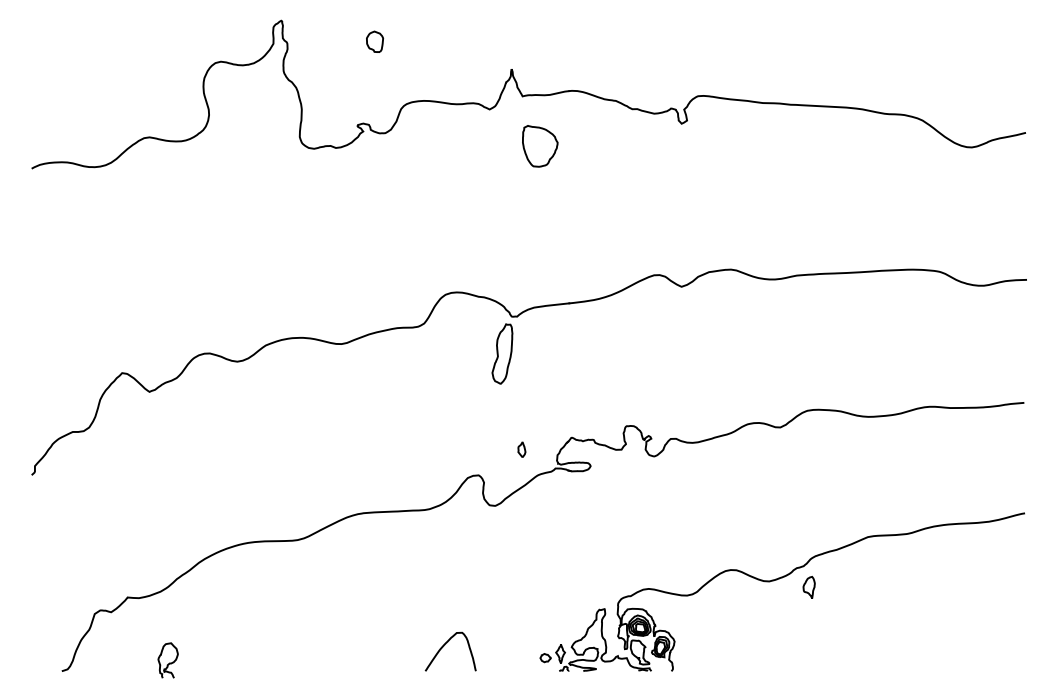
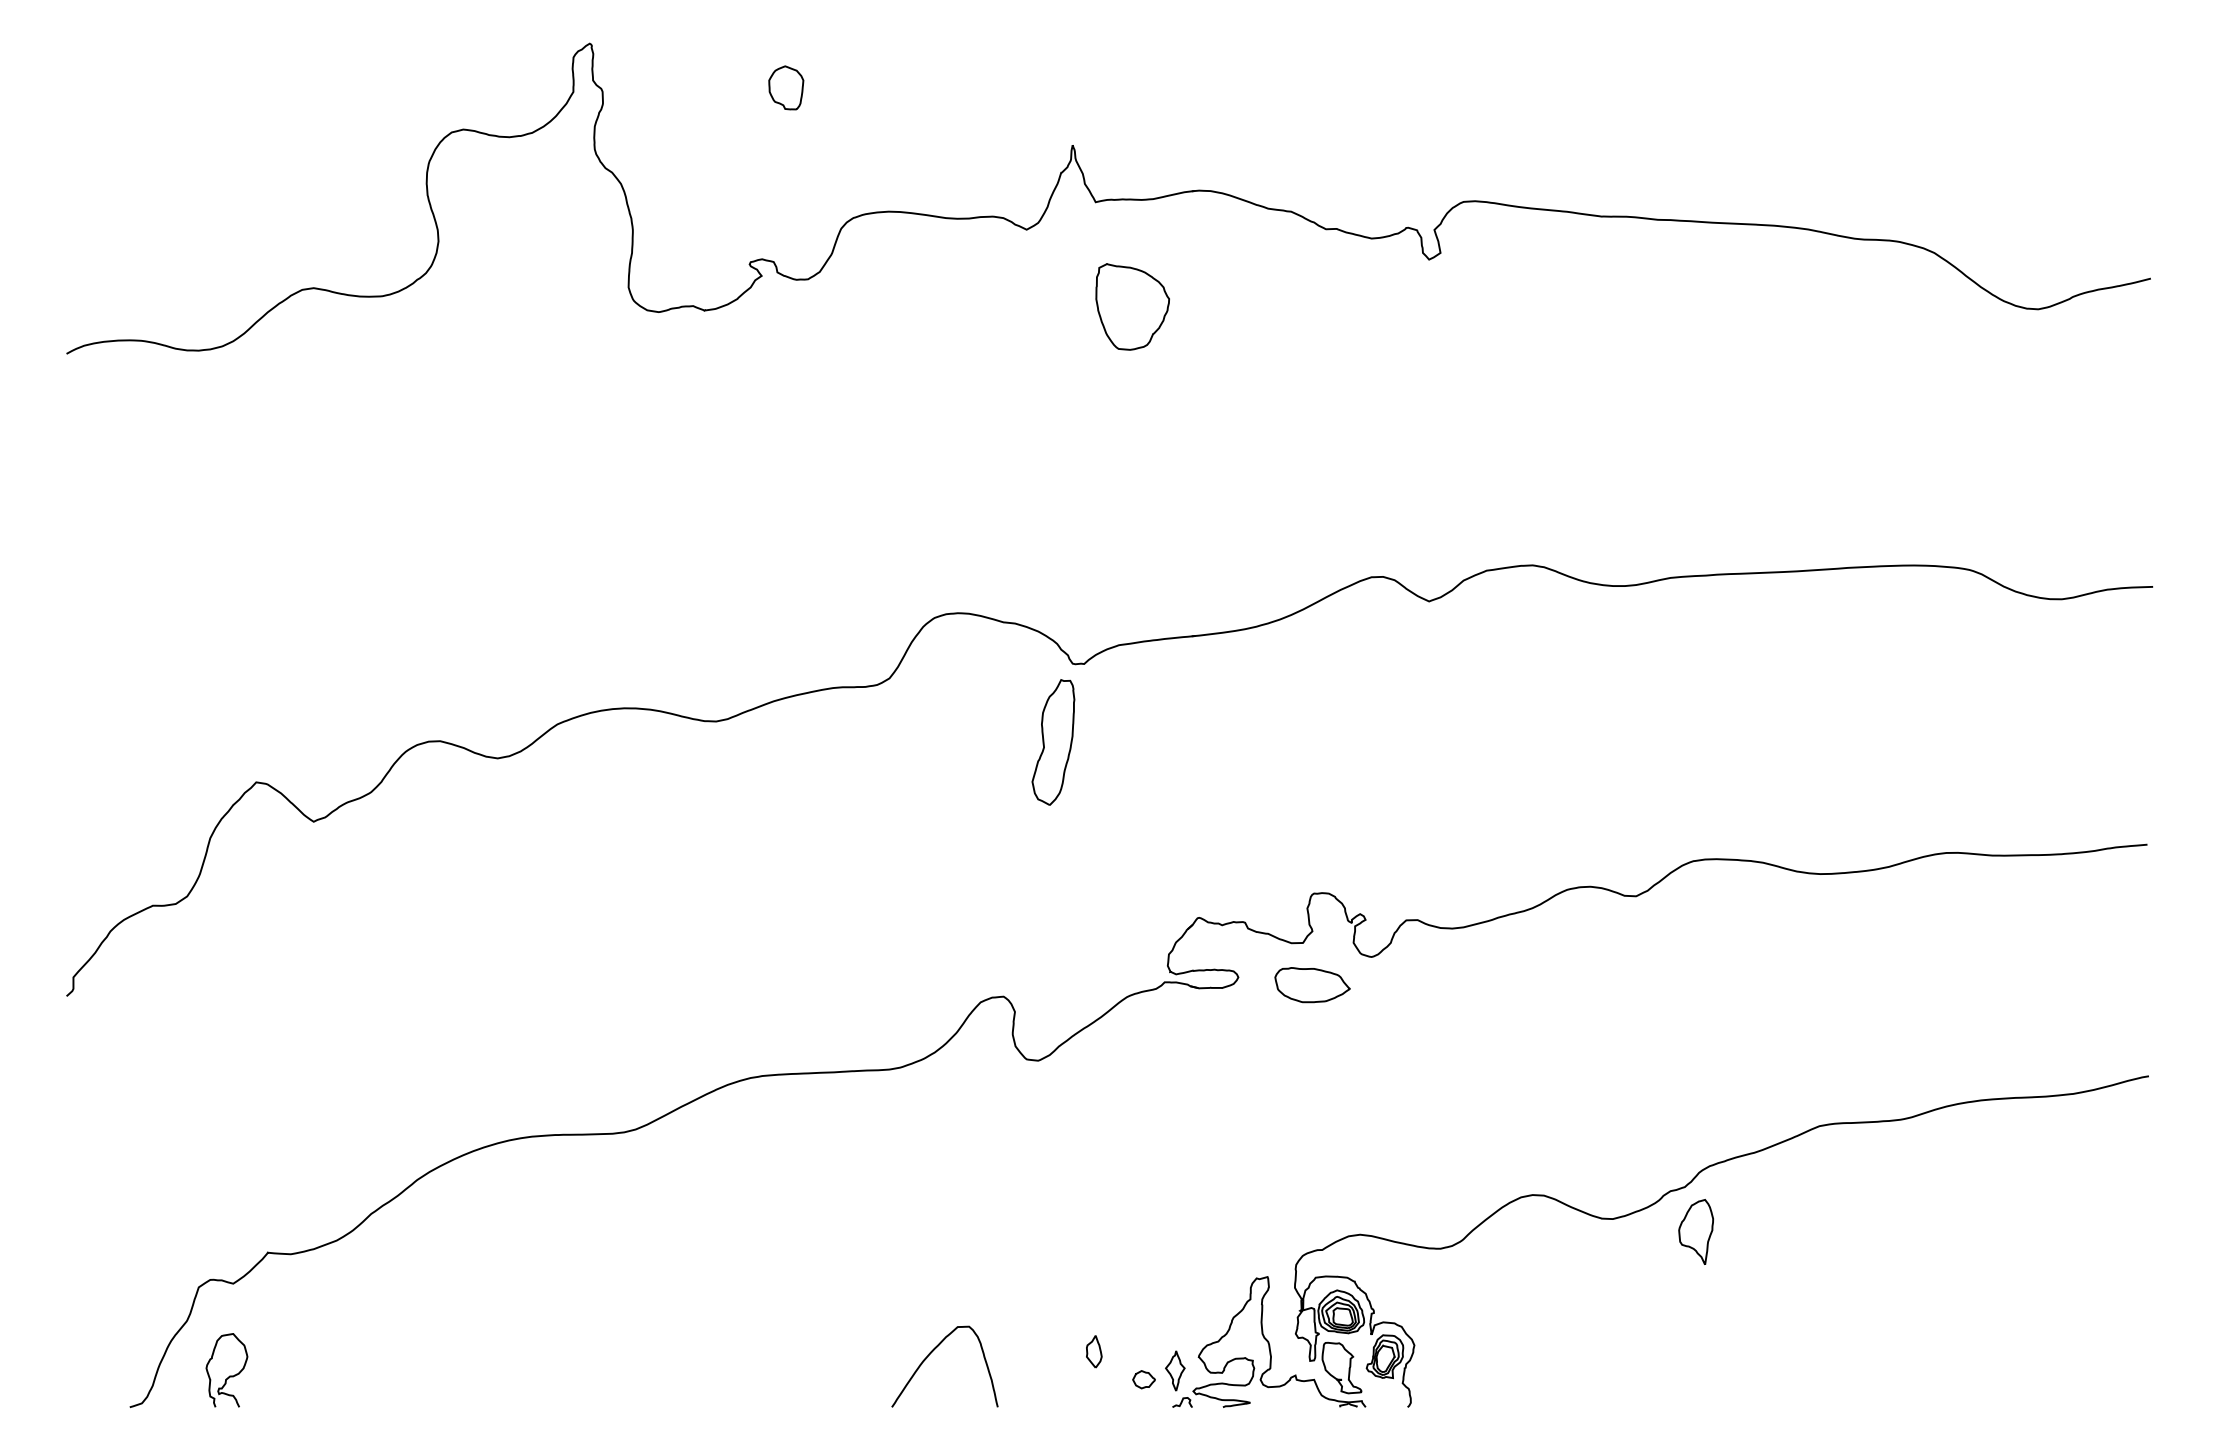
part: (521, 449) -> (1093, 1351), moved
part: (625, 469) -> (1311, 984), added
part: (809, 587) -> (1697, 1231), size x1.43
curve: (169, 662) -> (229, 1374), moved

